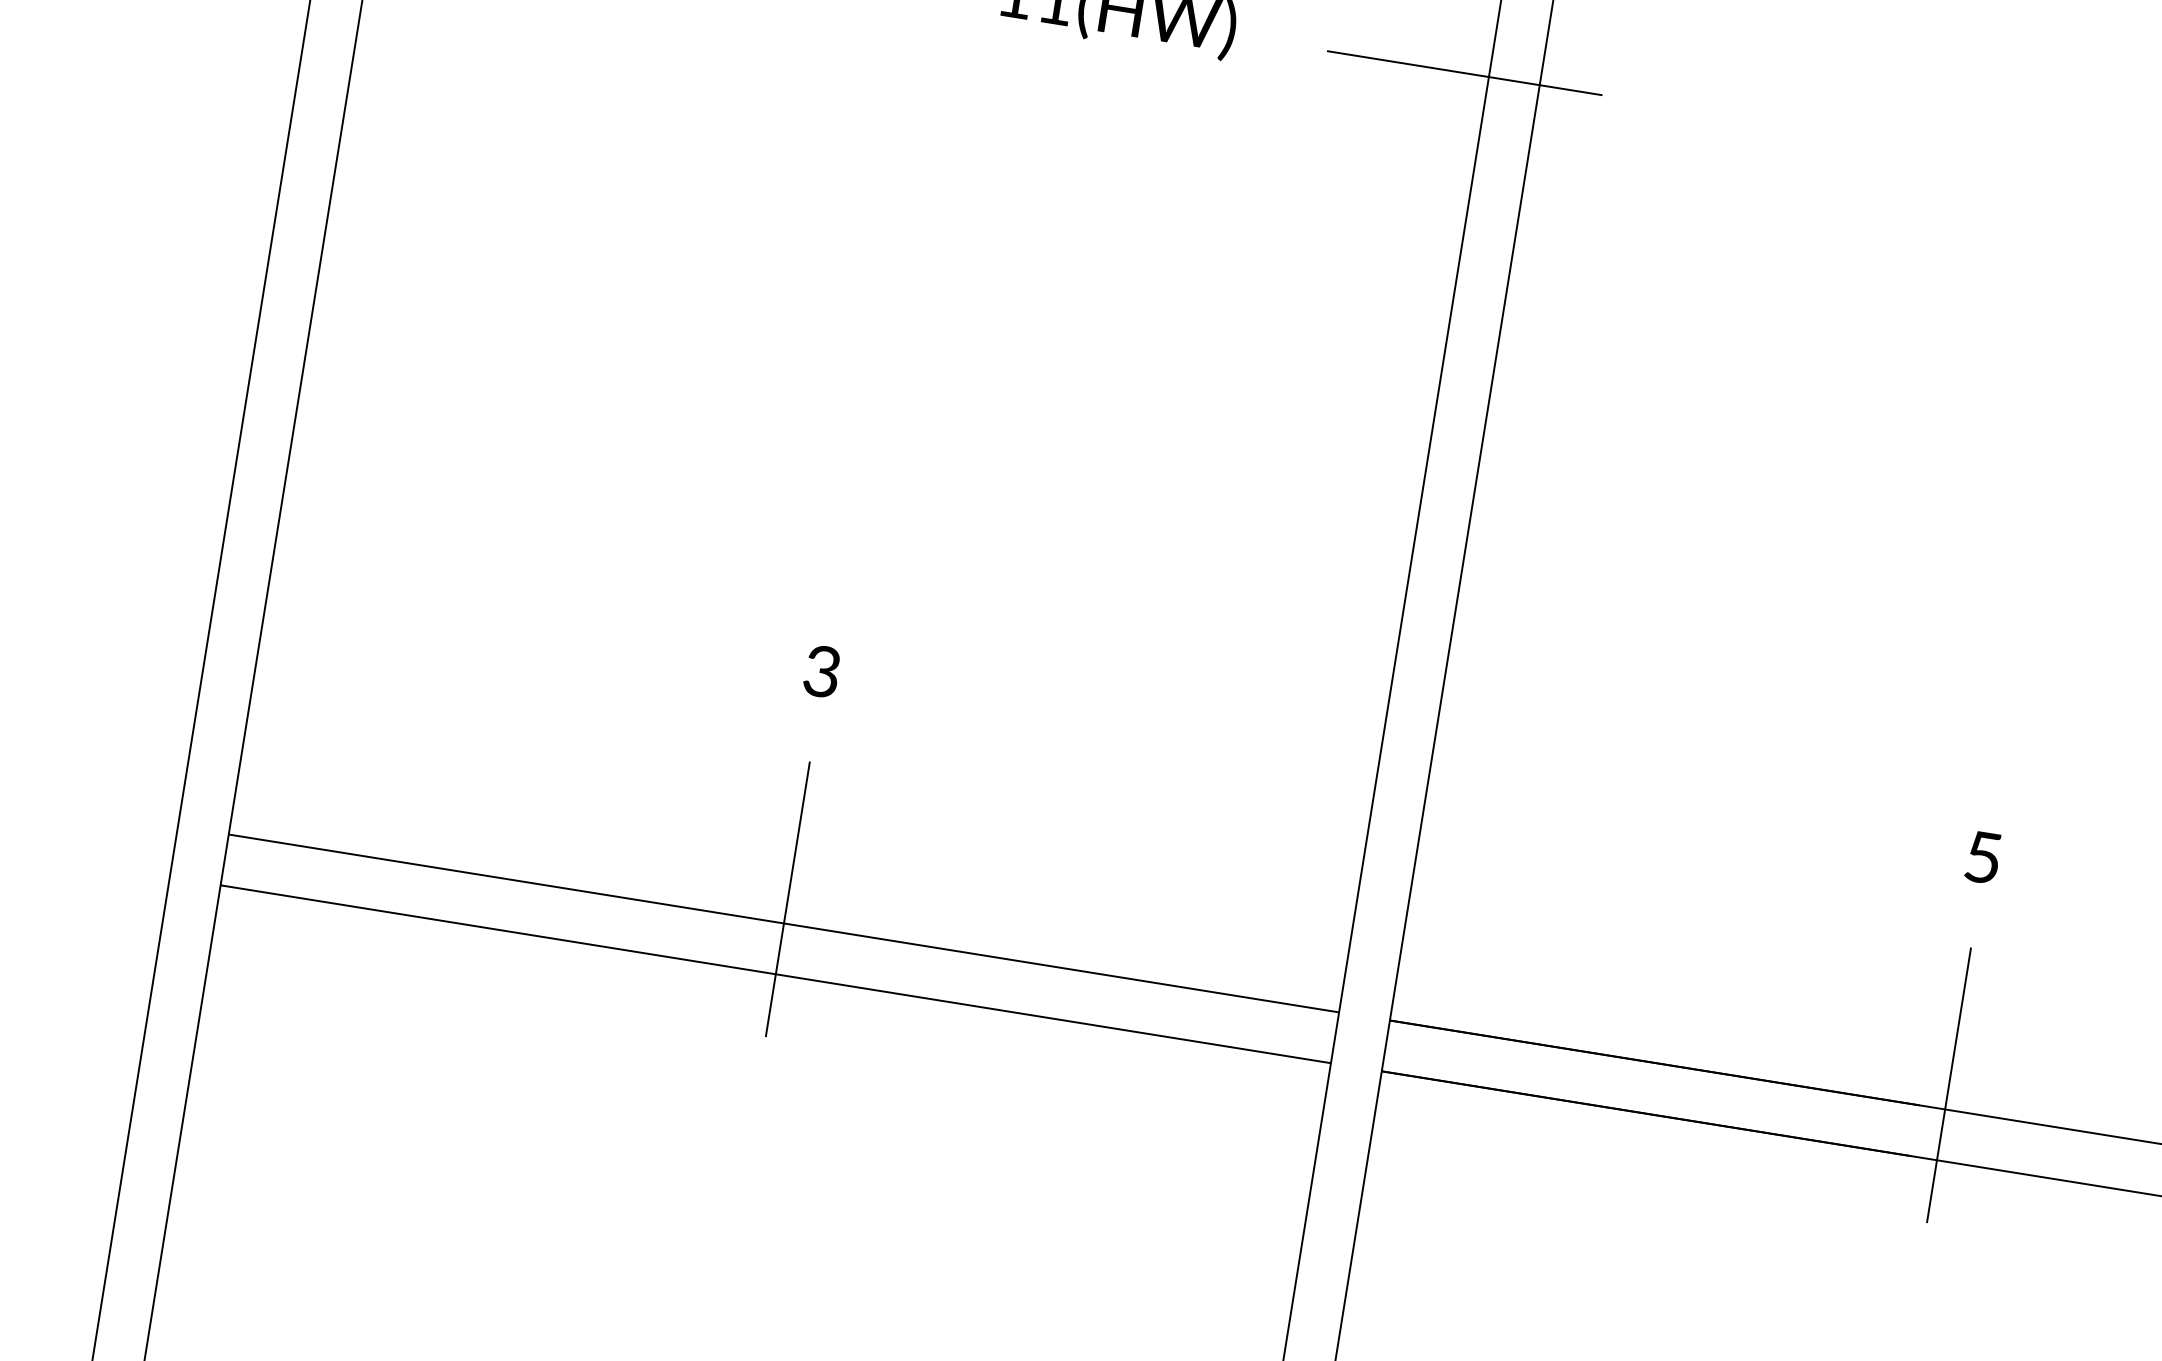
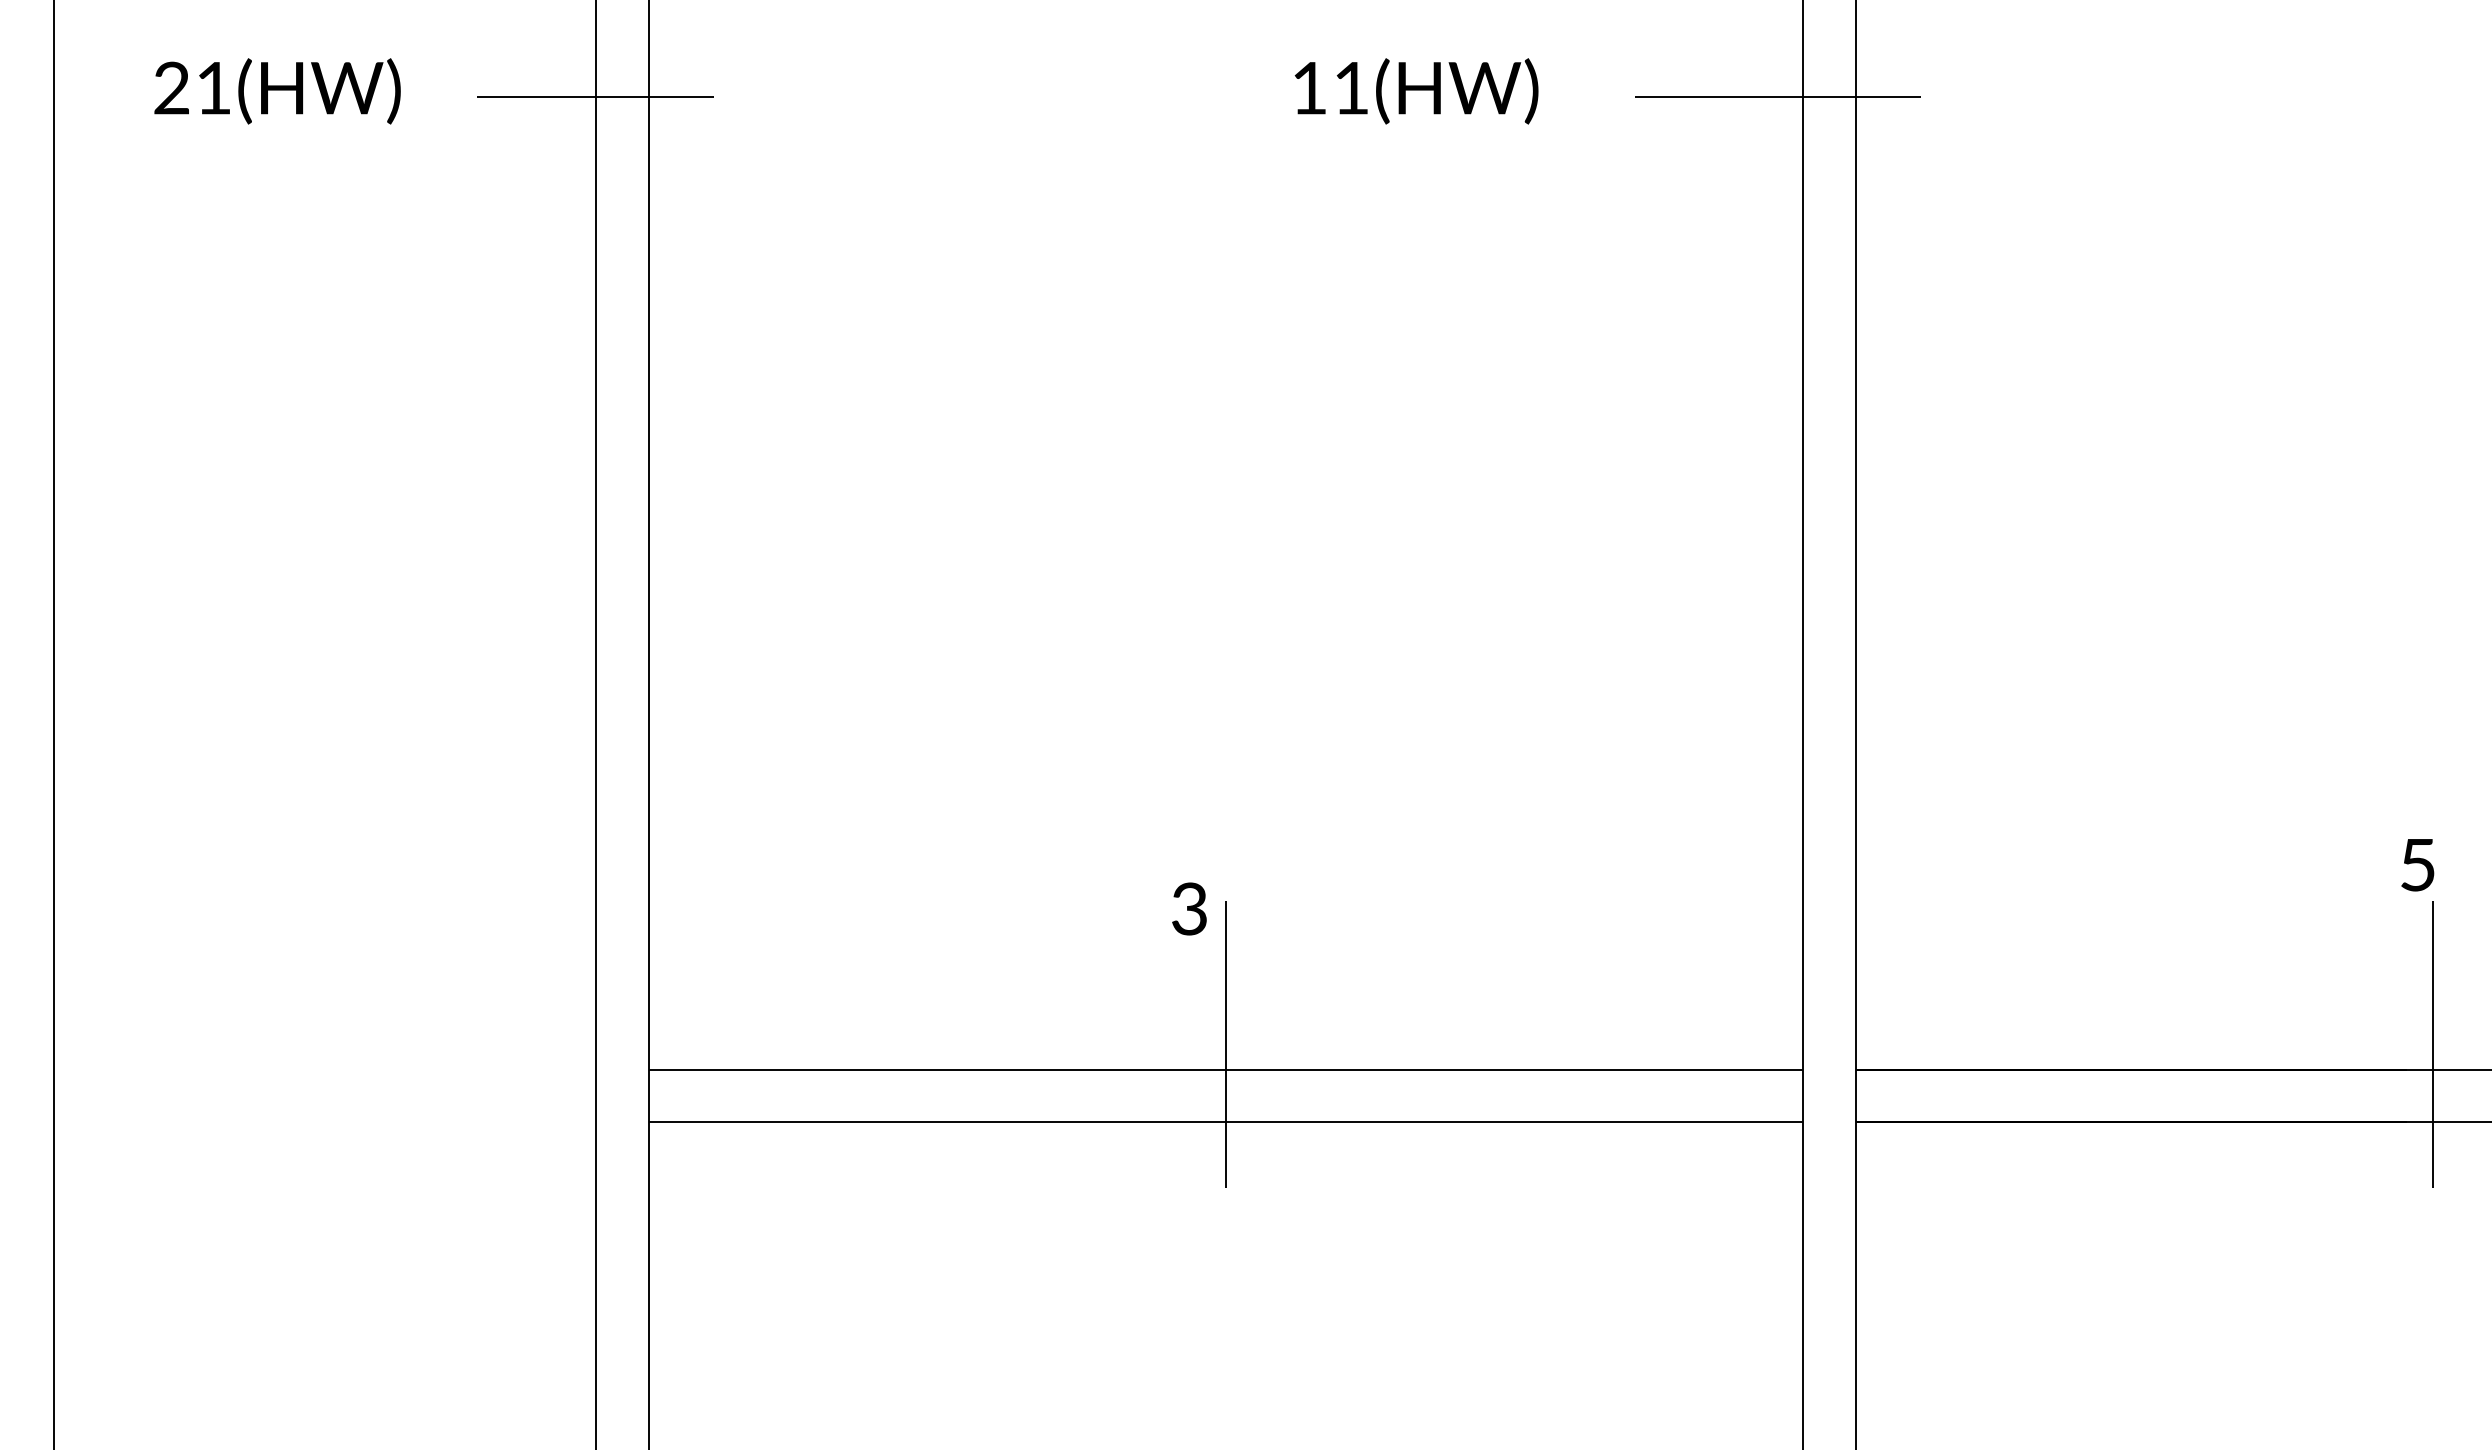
text: (822, 671) -> (1189, 908), moved
text: (1982, 857) -> (2417, 865), moved

